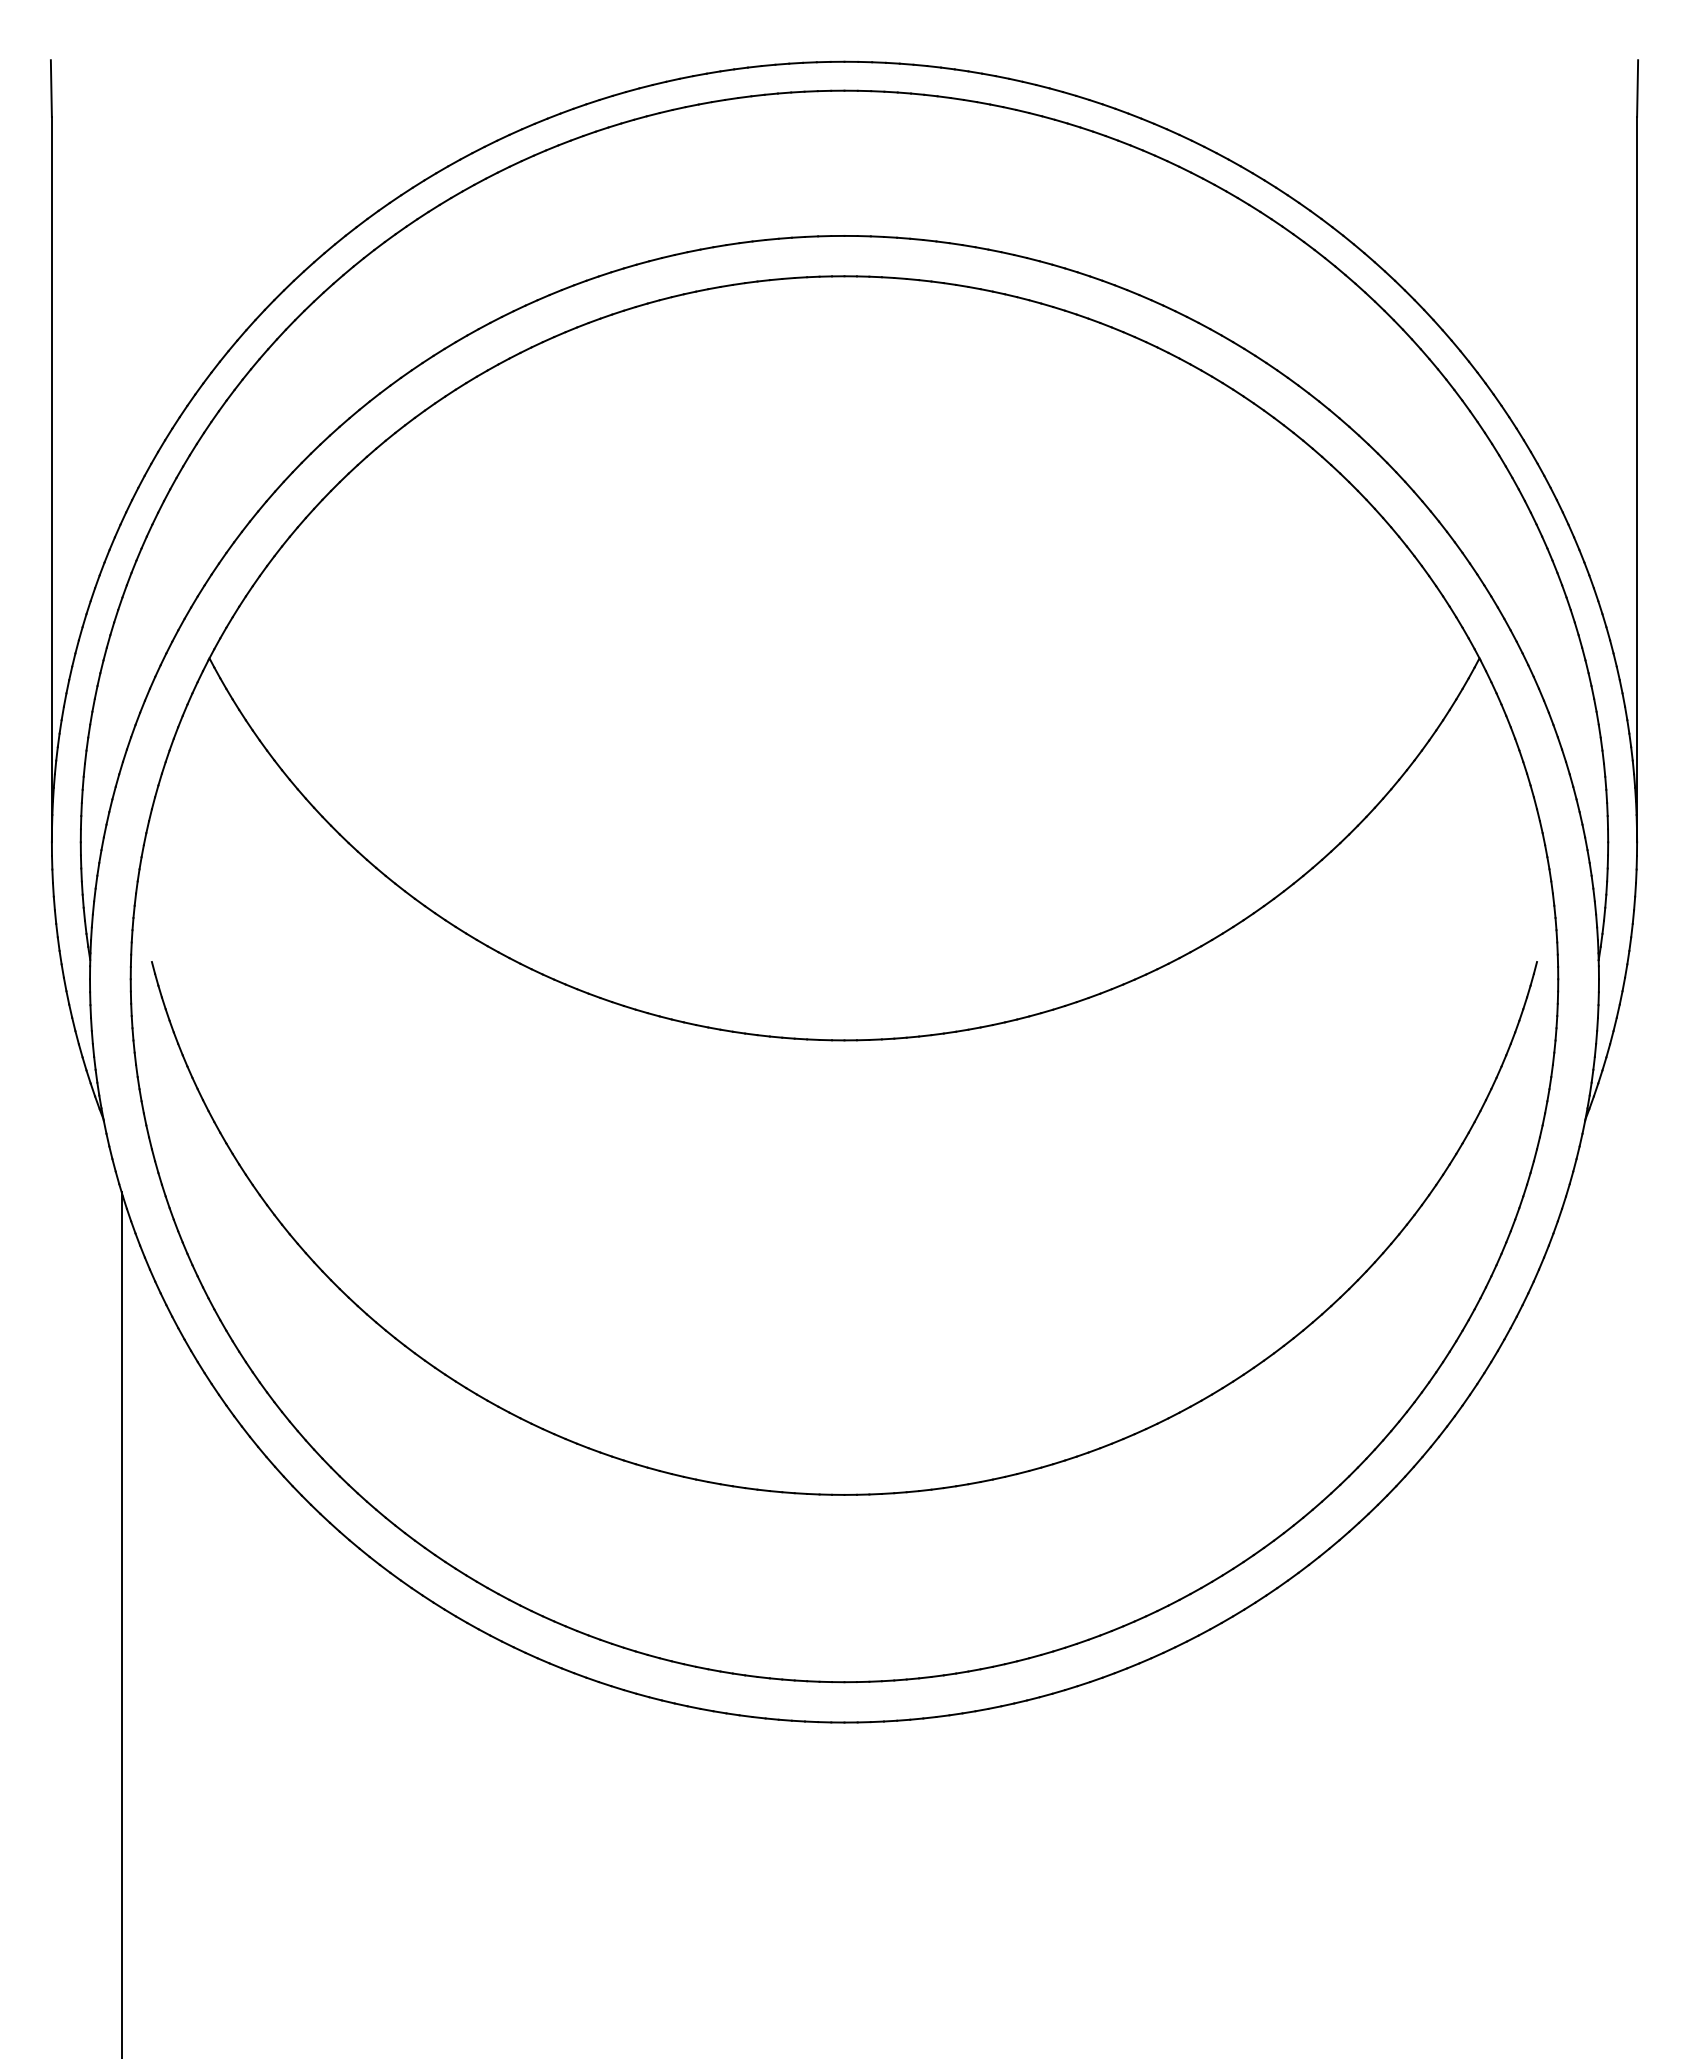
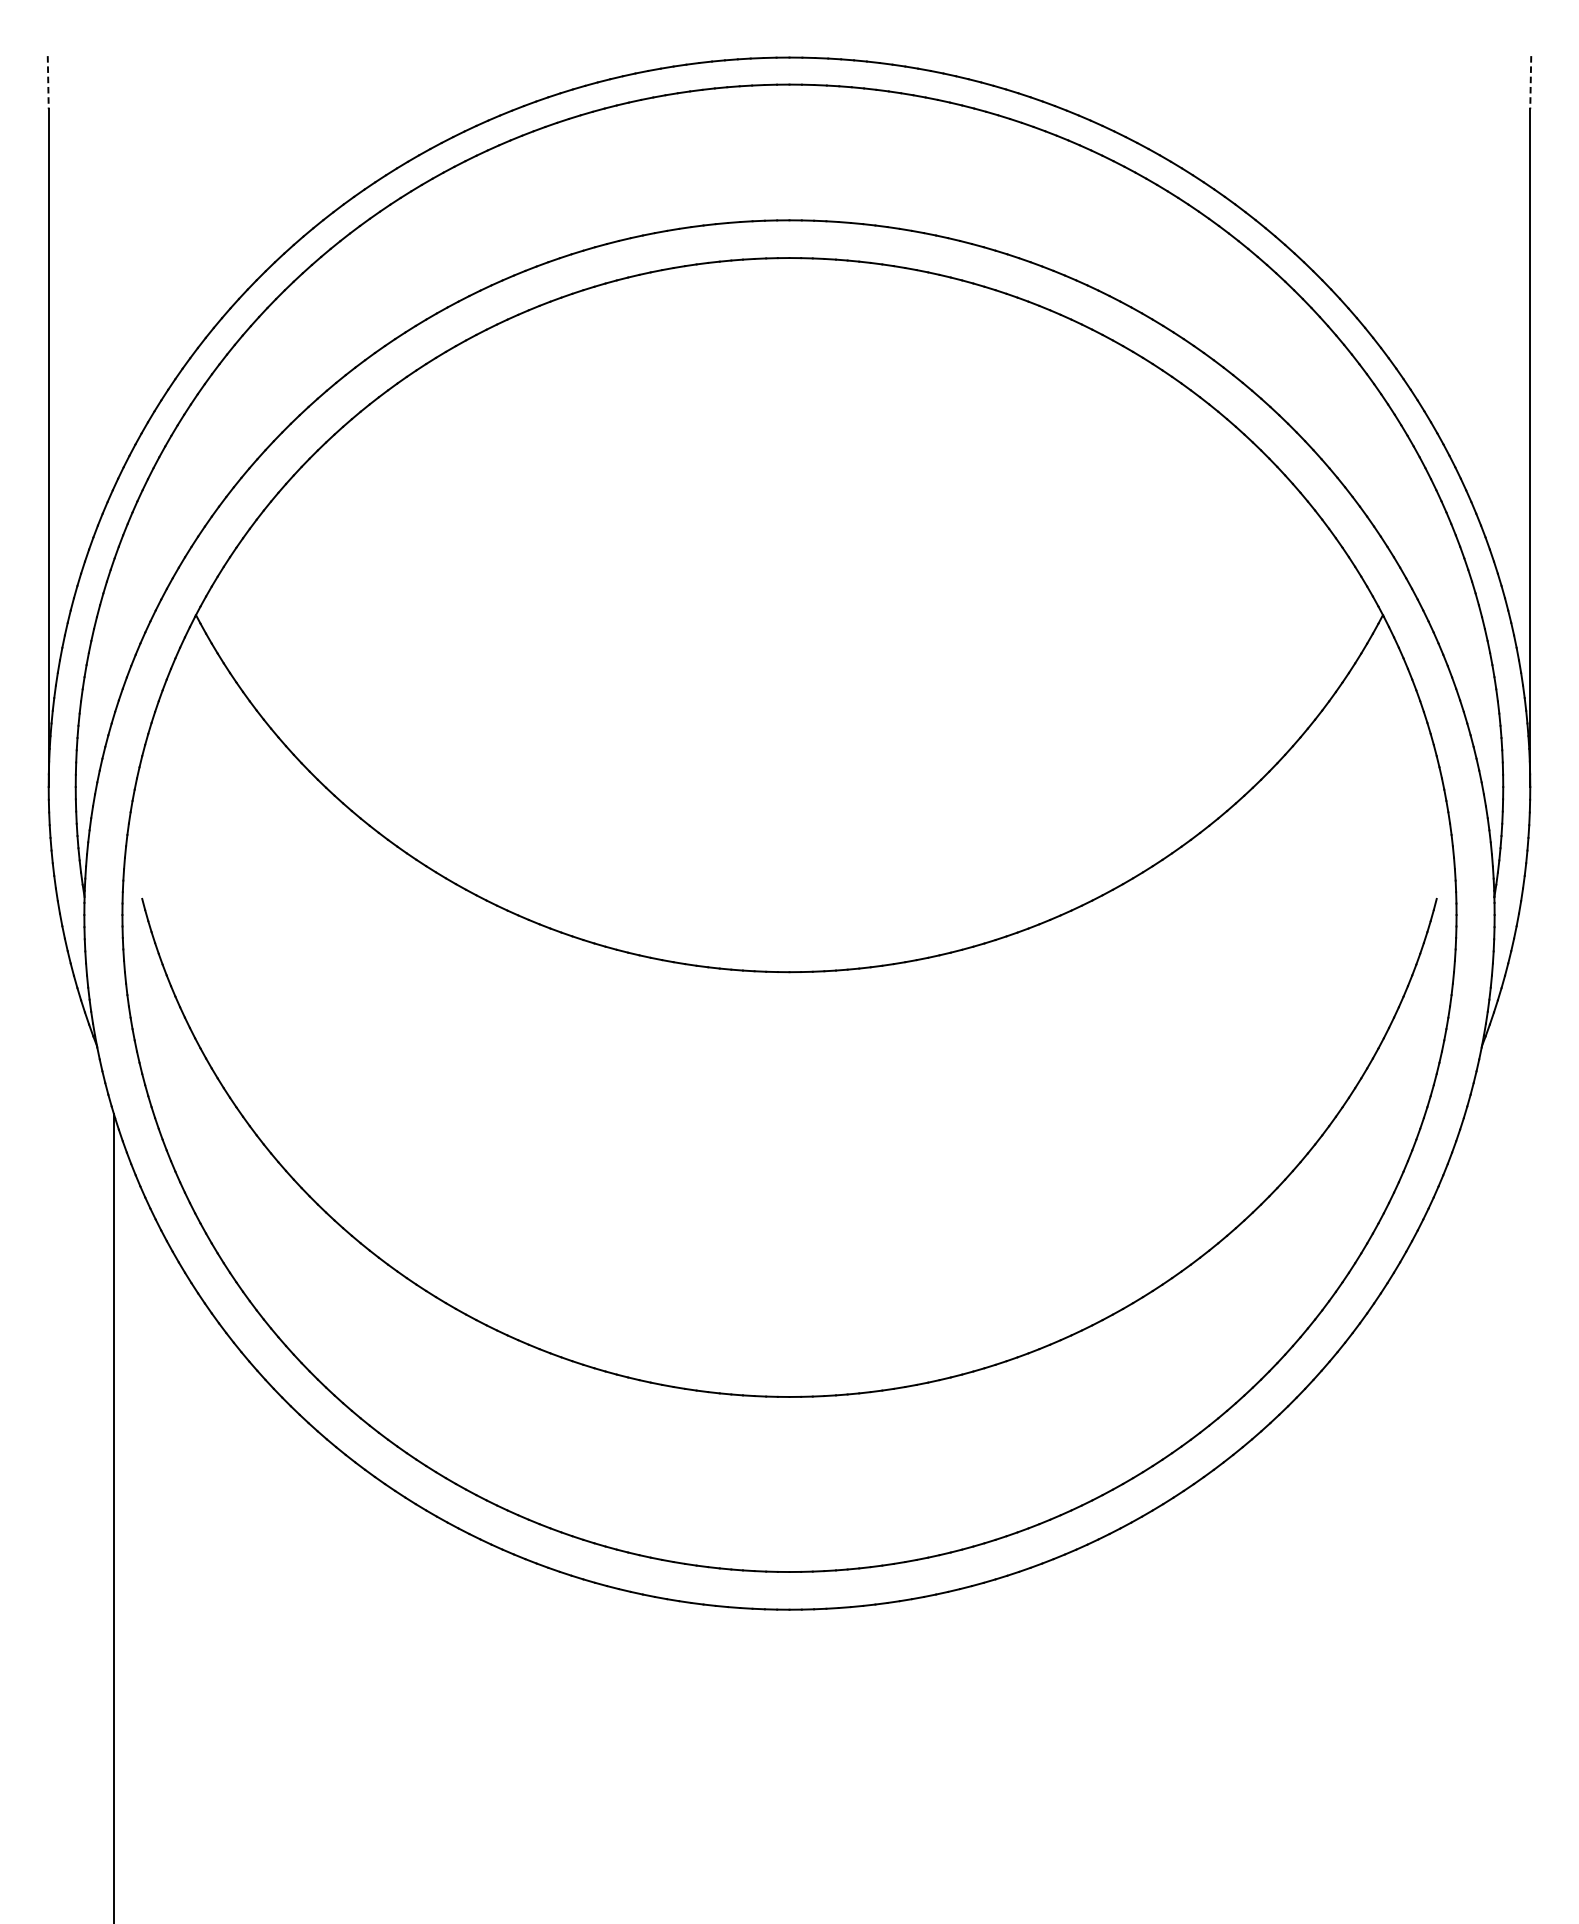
line: (51, 89) -> (48, 83), solid -> dashed
line: (1637, 89) -> (1530, 83), solid -> dashed

